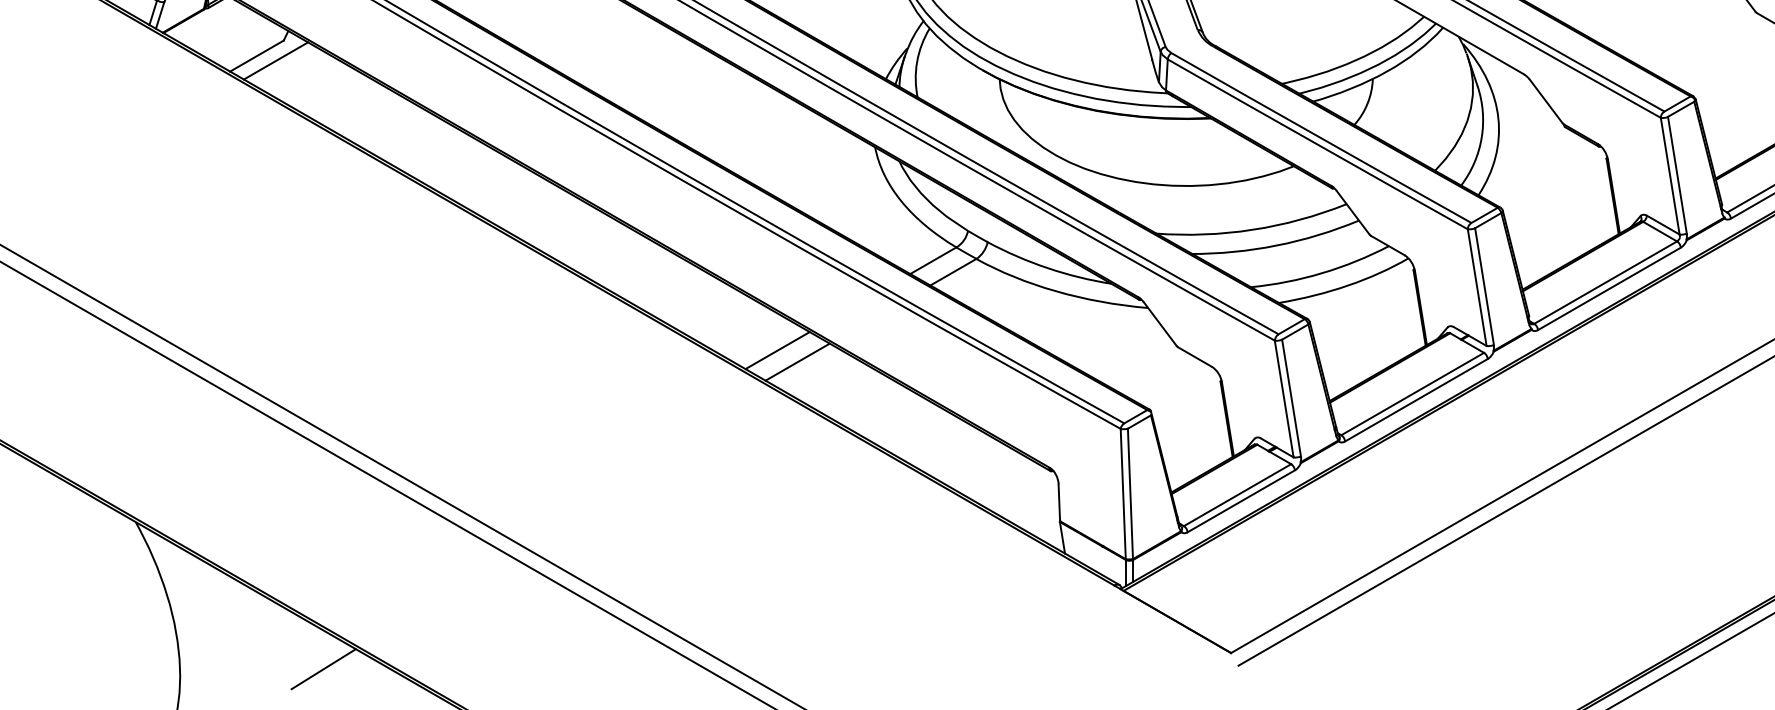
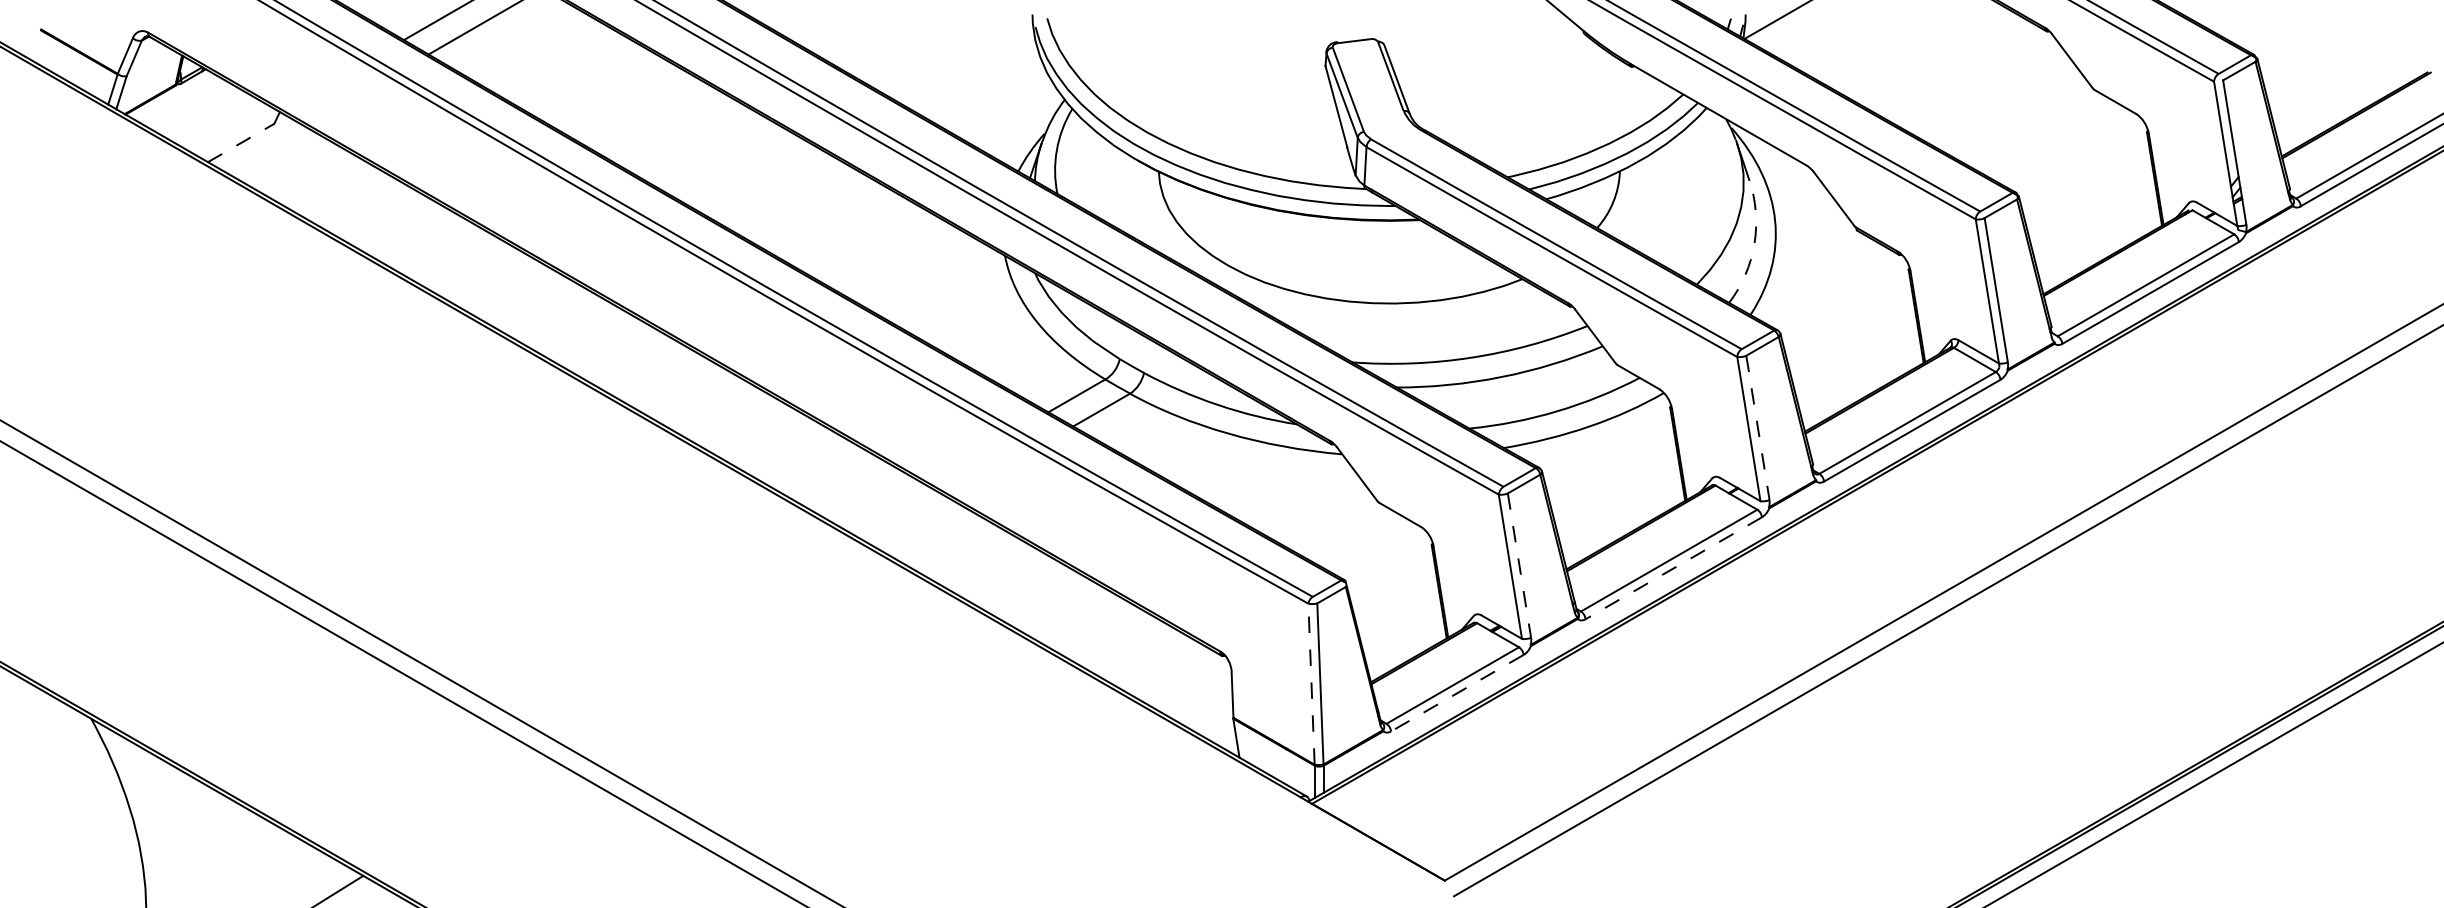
line: (257, 55) -> (241, 142), solid -> dashed
line: (275, 60) -> (264, 148), removed
arc: (1481, 138) -> (1754, 244), solid -> dashed
line: (1484, 287) -> (1758, 428), solid -> dashed
line: (777, 350) -> (884, 506), removed
line: (797, 362) -> (908, 521), removed
line: (1291, 397) -> (1519, 565), solid -> dashed
line: (1416, 400) -> (1673, 568), solid -> dashed
line: (1123, 494) -> (1311, 684), solid -> dashed
line: (1240, 501) -> (1456, 693), solid -> dashed

